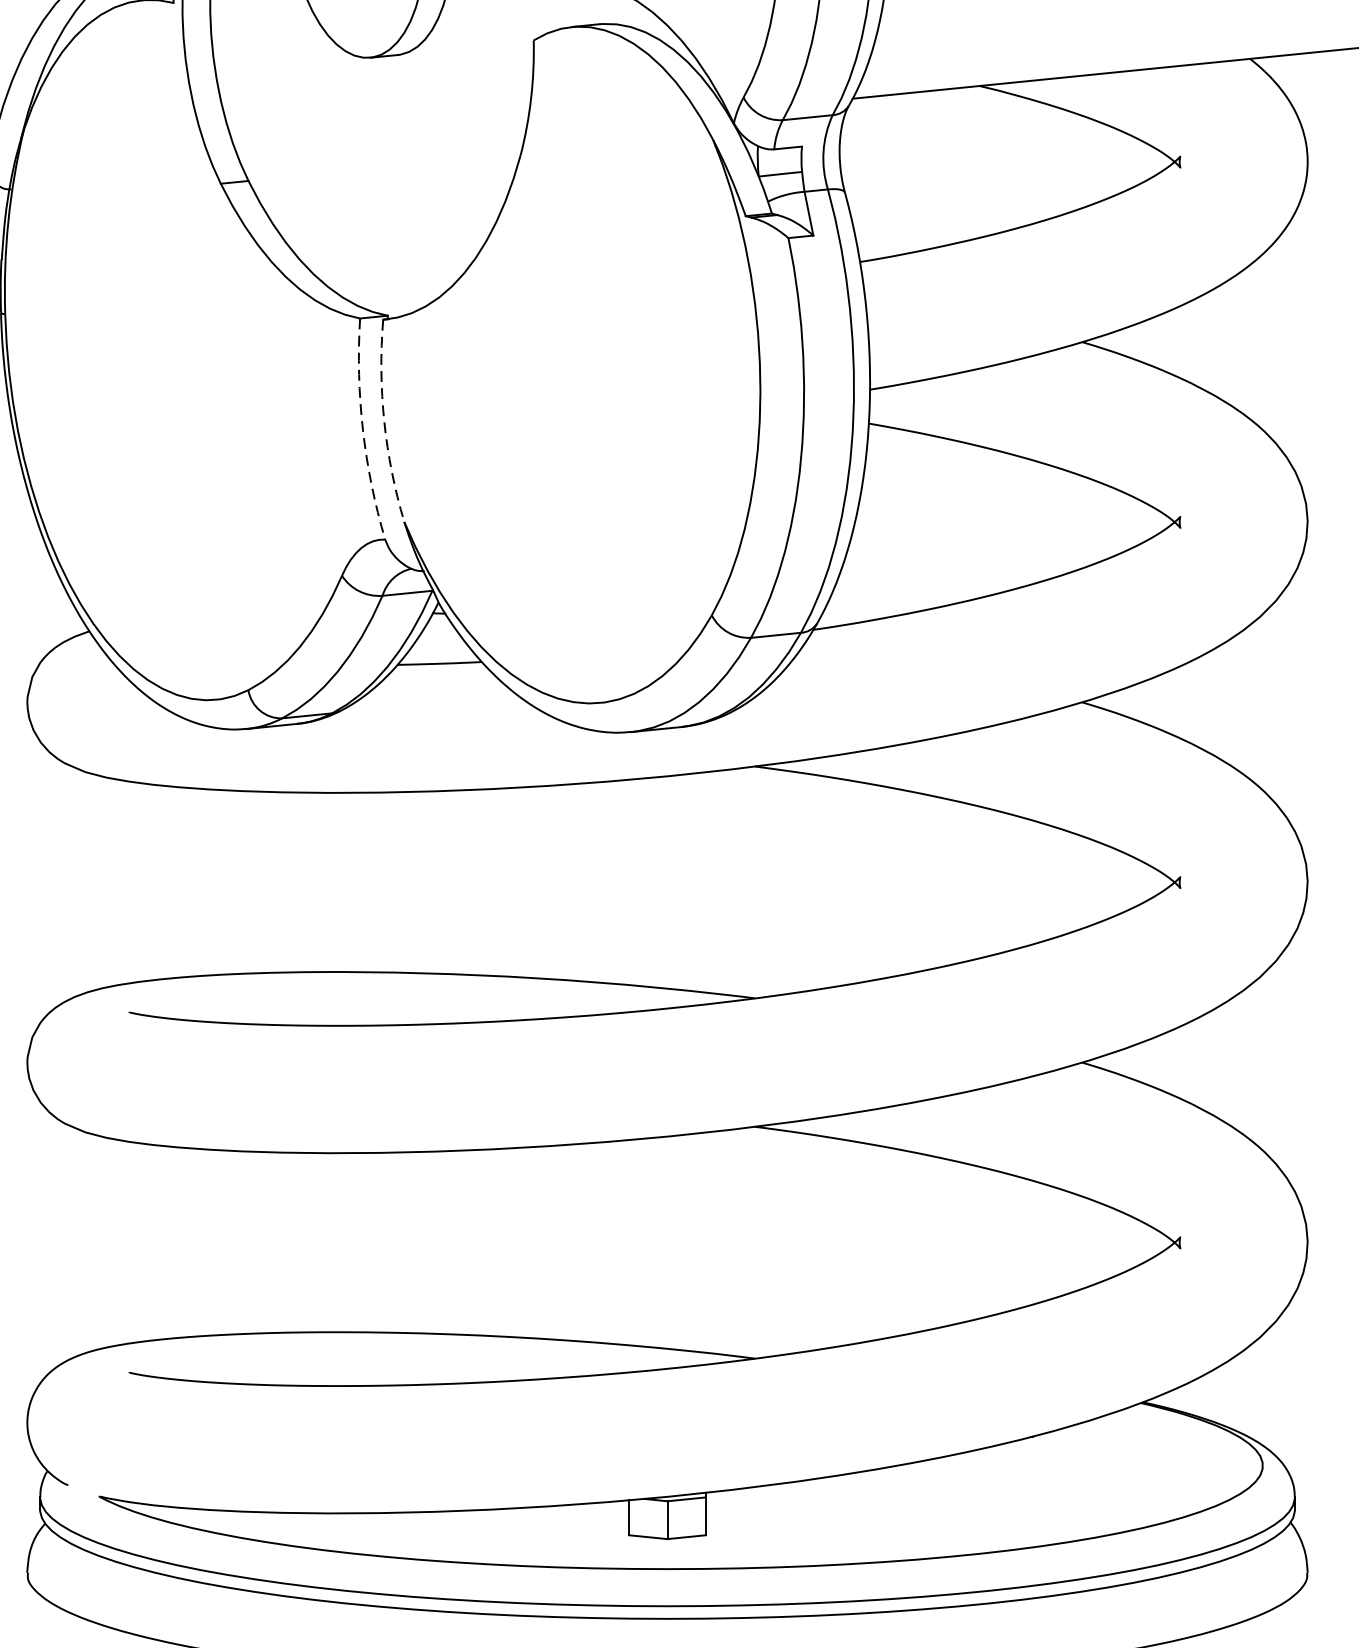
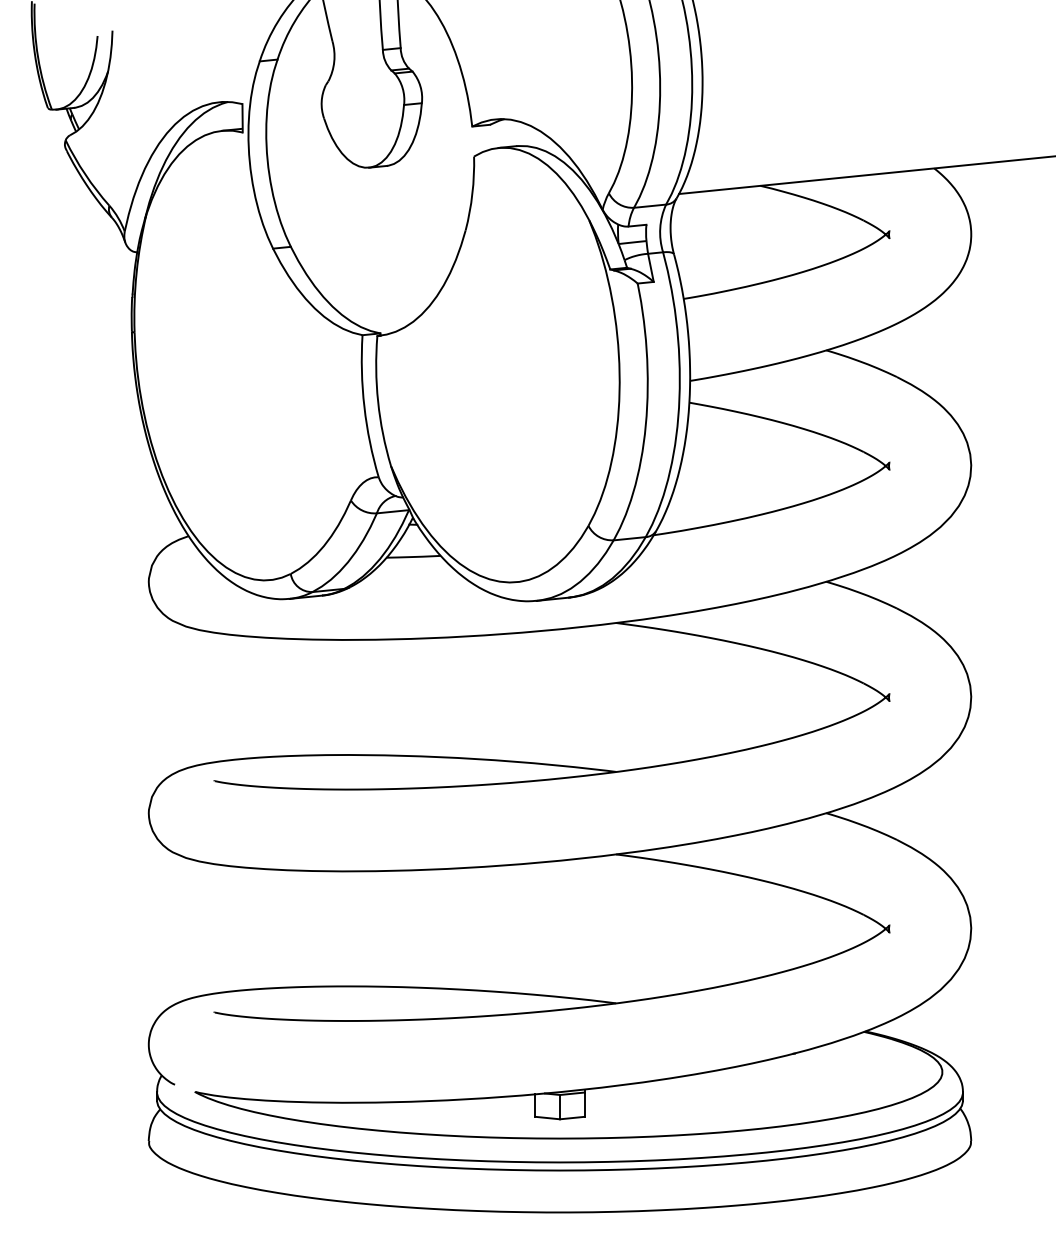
arc: (384, 421) -> (378, 401), dashed -> solid
arc: (363, 429) -> (364, 406), dashed -> solid

